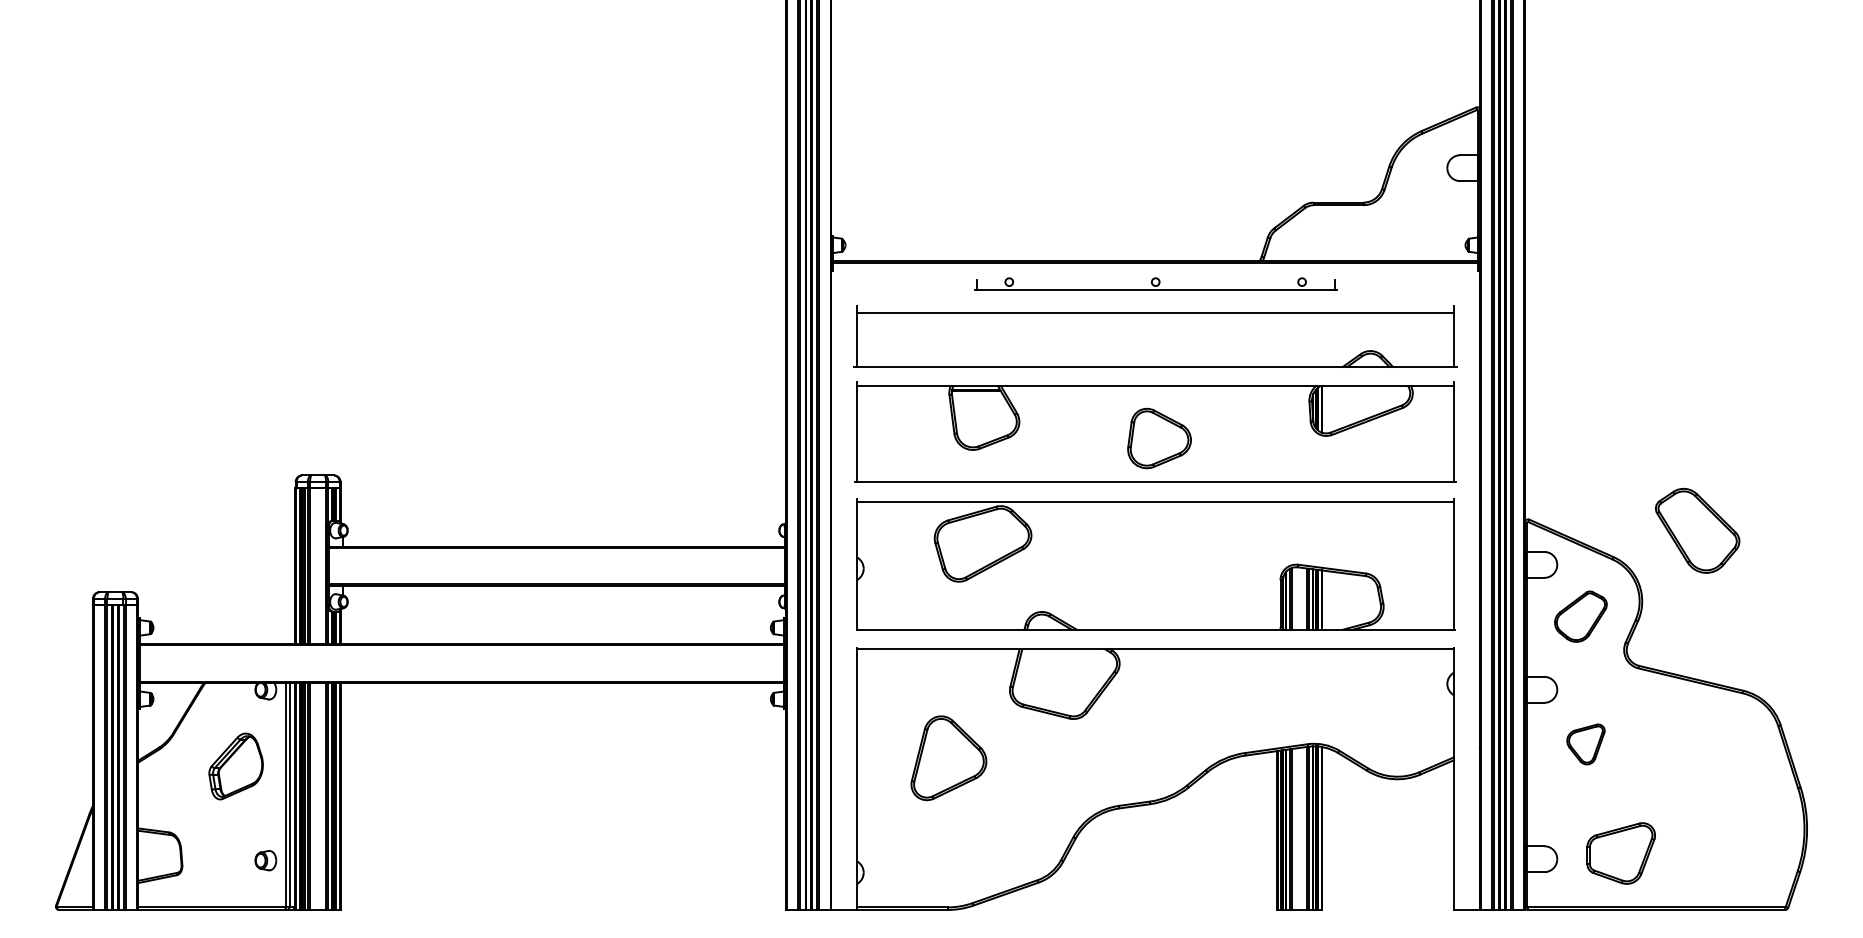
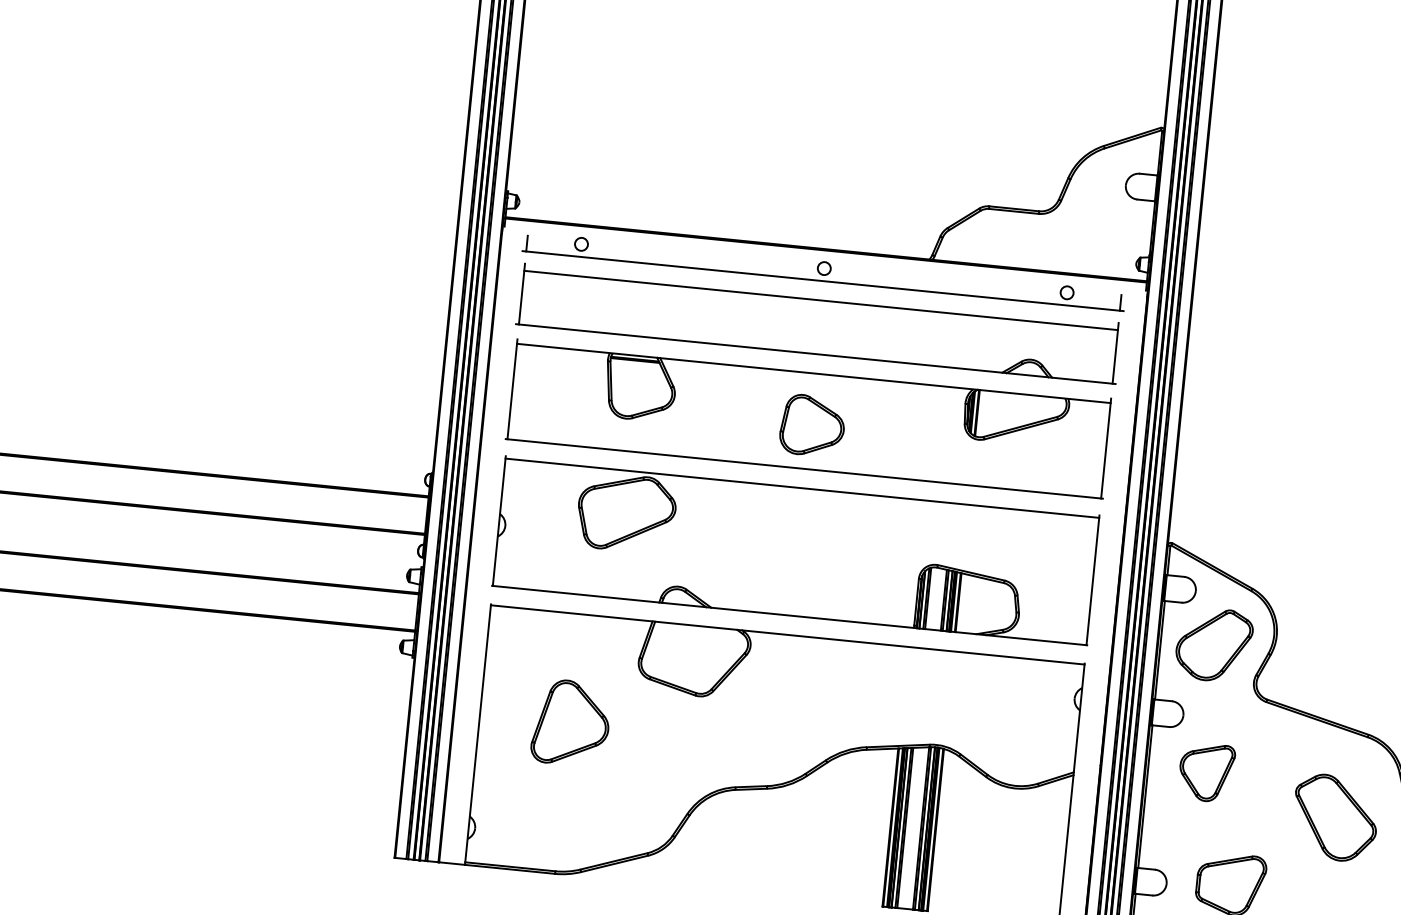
part: (1155, 283) -> (824, 271), size x1.67
part: (1697, 530) -> (1335, 817), moved
part: (1580, 616) -> (1213, 644), size x1.43
part: (1585, 744) -> (1206, 772), size x1.43

